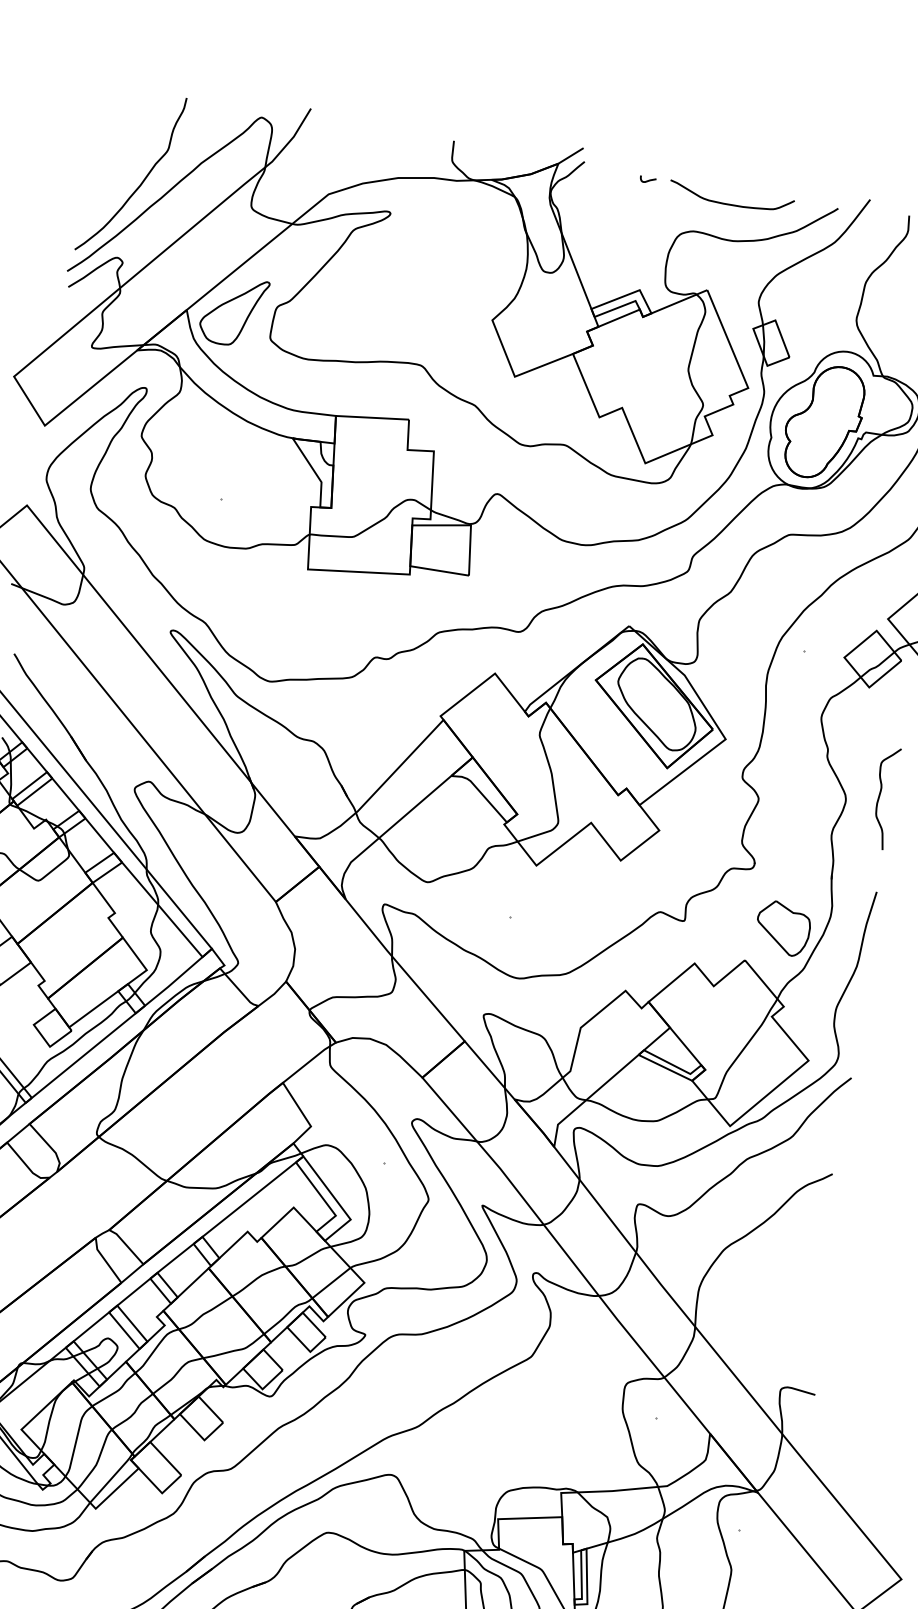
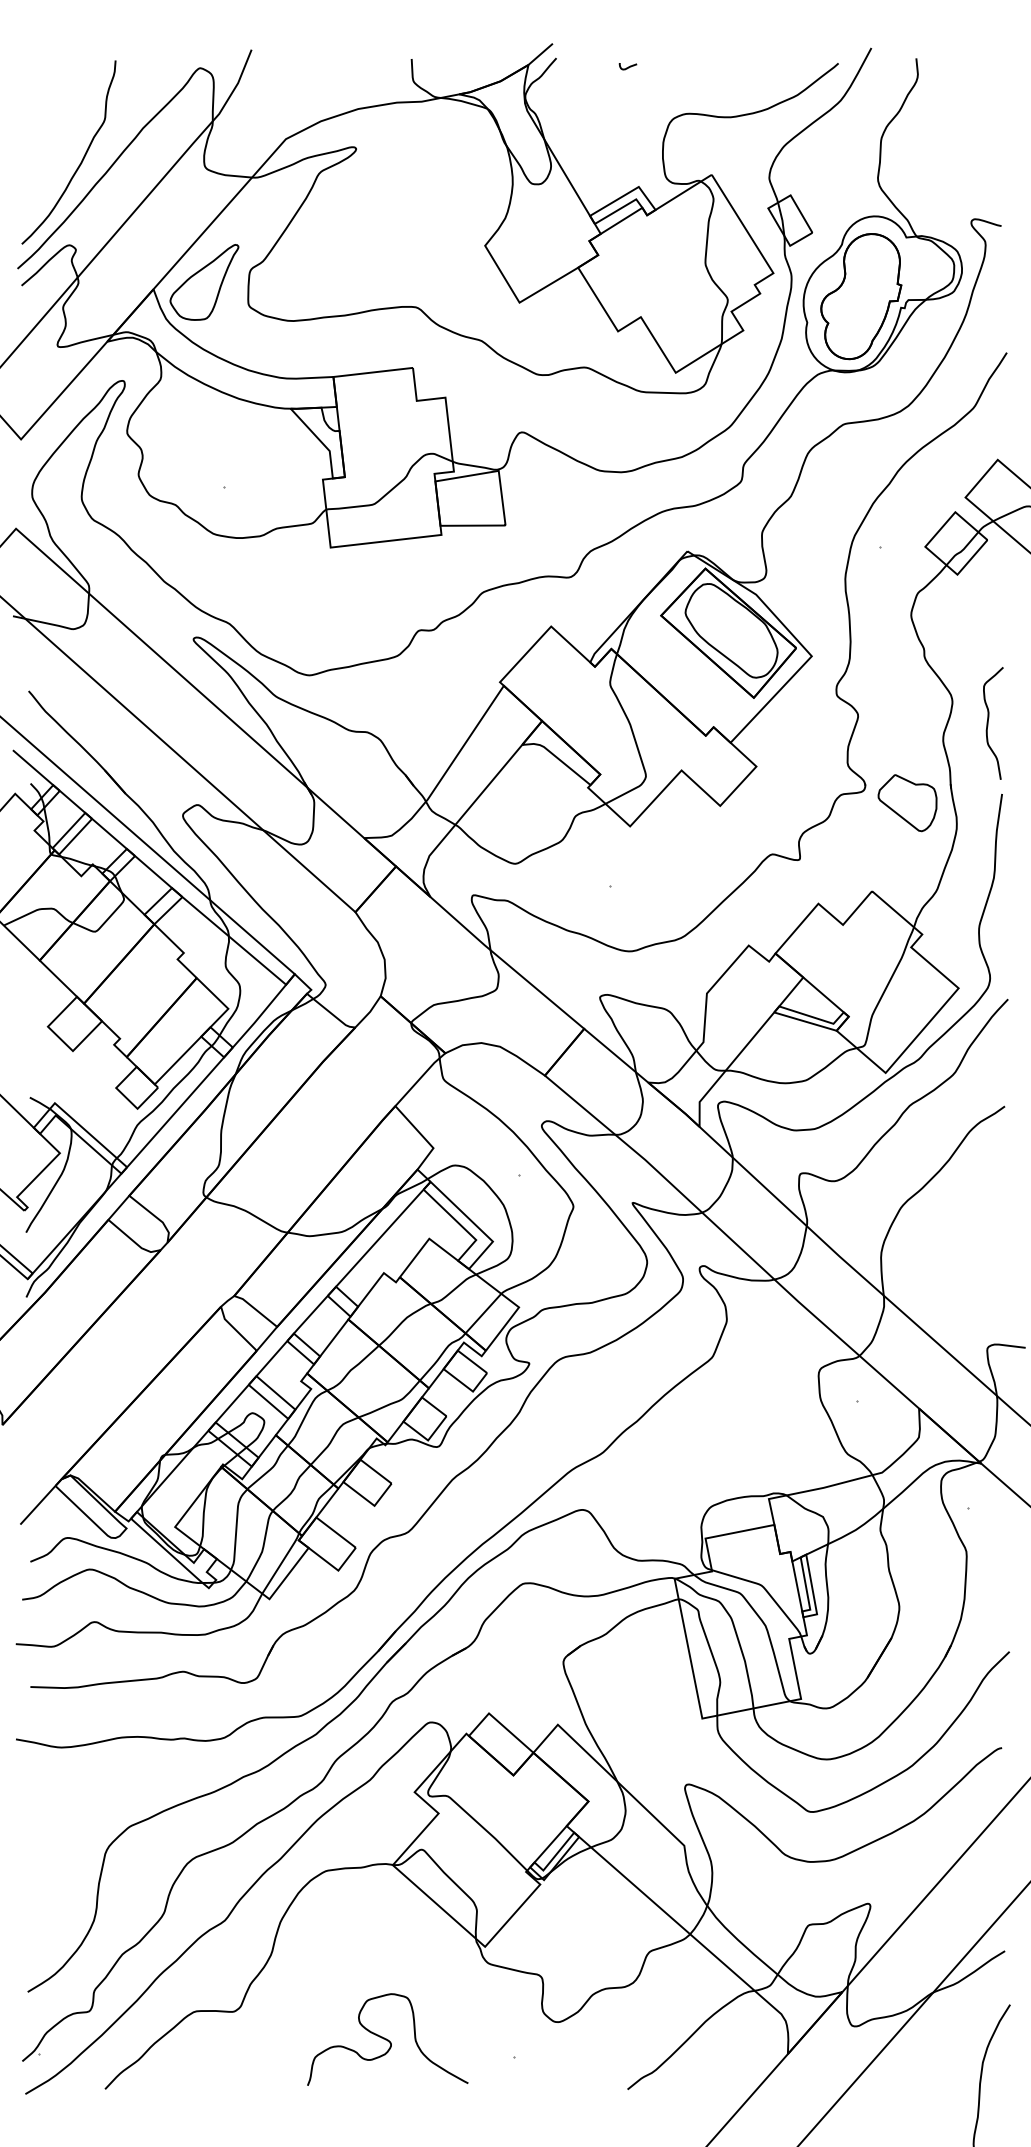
curve: (730, 203) -> (721, 77), removed
curve: (879, 797) -> (988, 723), moved
part: (783, 928) -> (907, 803), moved

